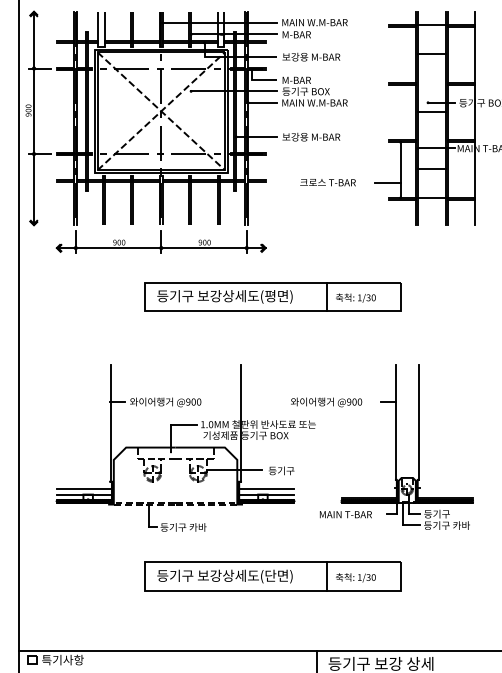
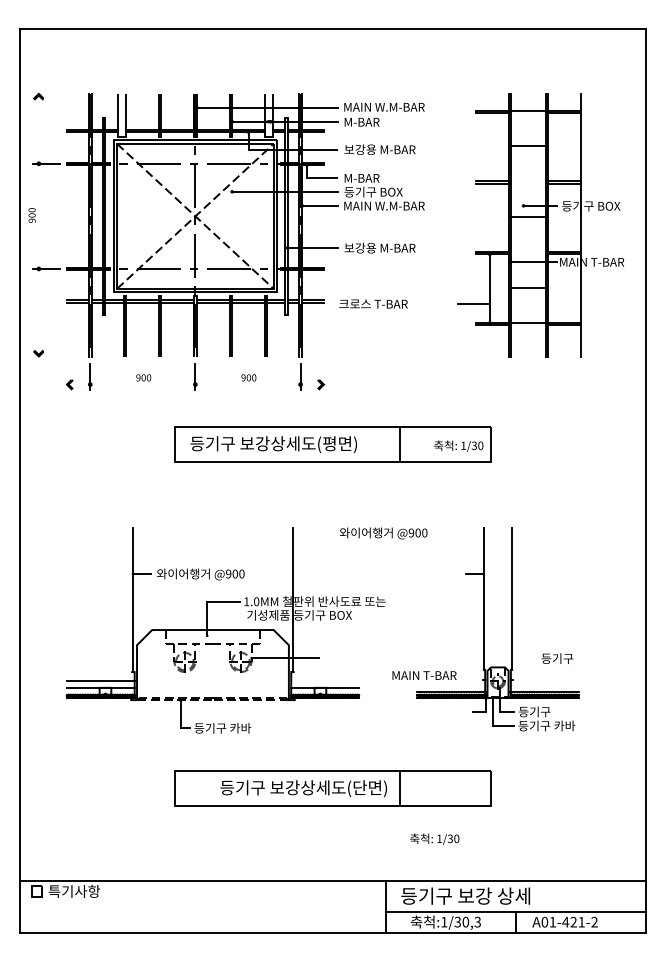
line: (33, 117) -> (38, 224), removed
text: (328, 182) -> (373, 303), moved
line: (160, 247) -> (194, 384), removed
text: (355, 297) -> (458, 445), moved
text: (326, 402) -> (383, 533), moved
text: (281, 470) -> (557, 658), moved
line: (266, 488) -> (324, 680), removed
text: (345, 514) -> (424, 675), moved
text: (224, 576) -> (303, 788), moved
text: (355, 577) -> (434, 838), moved

